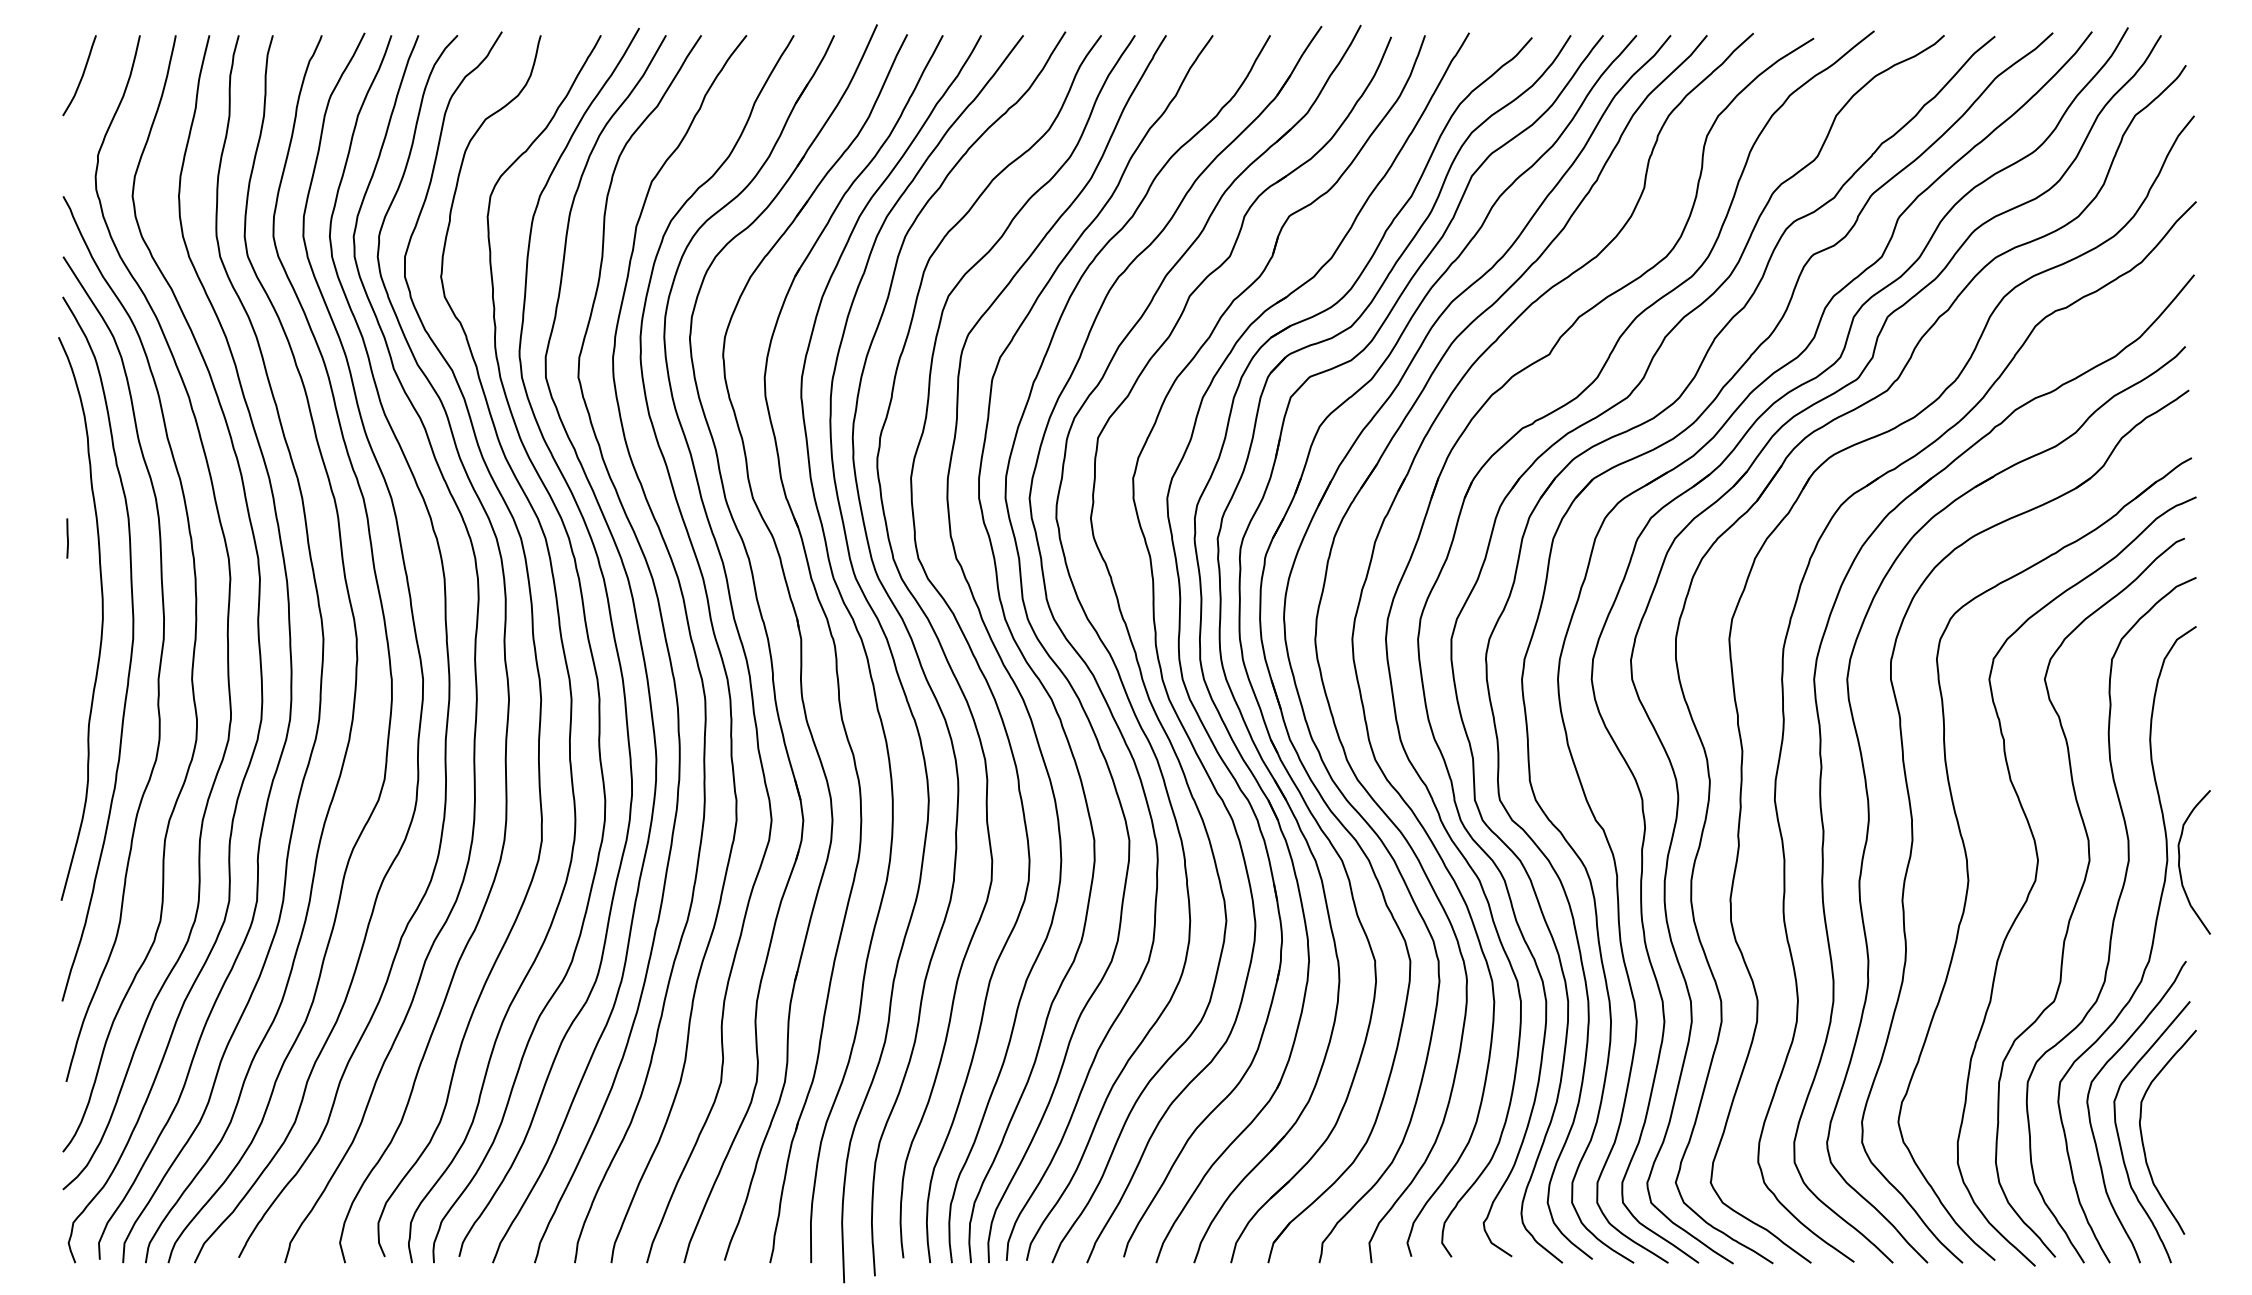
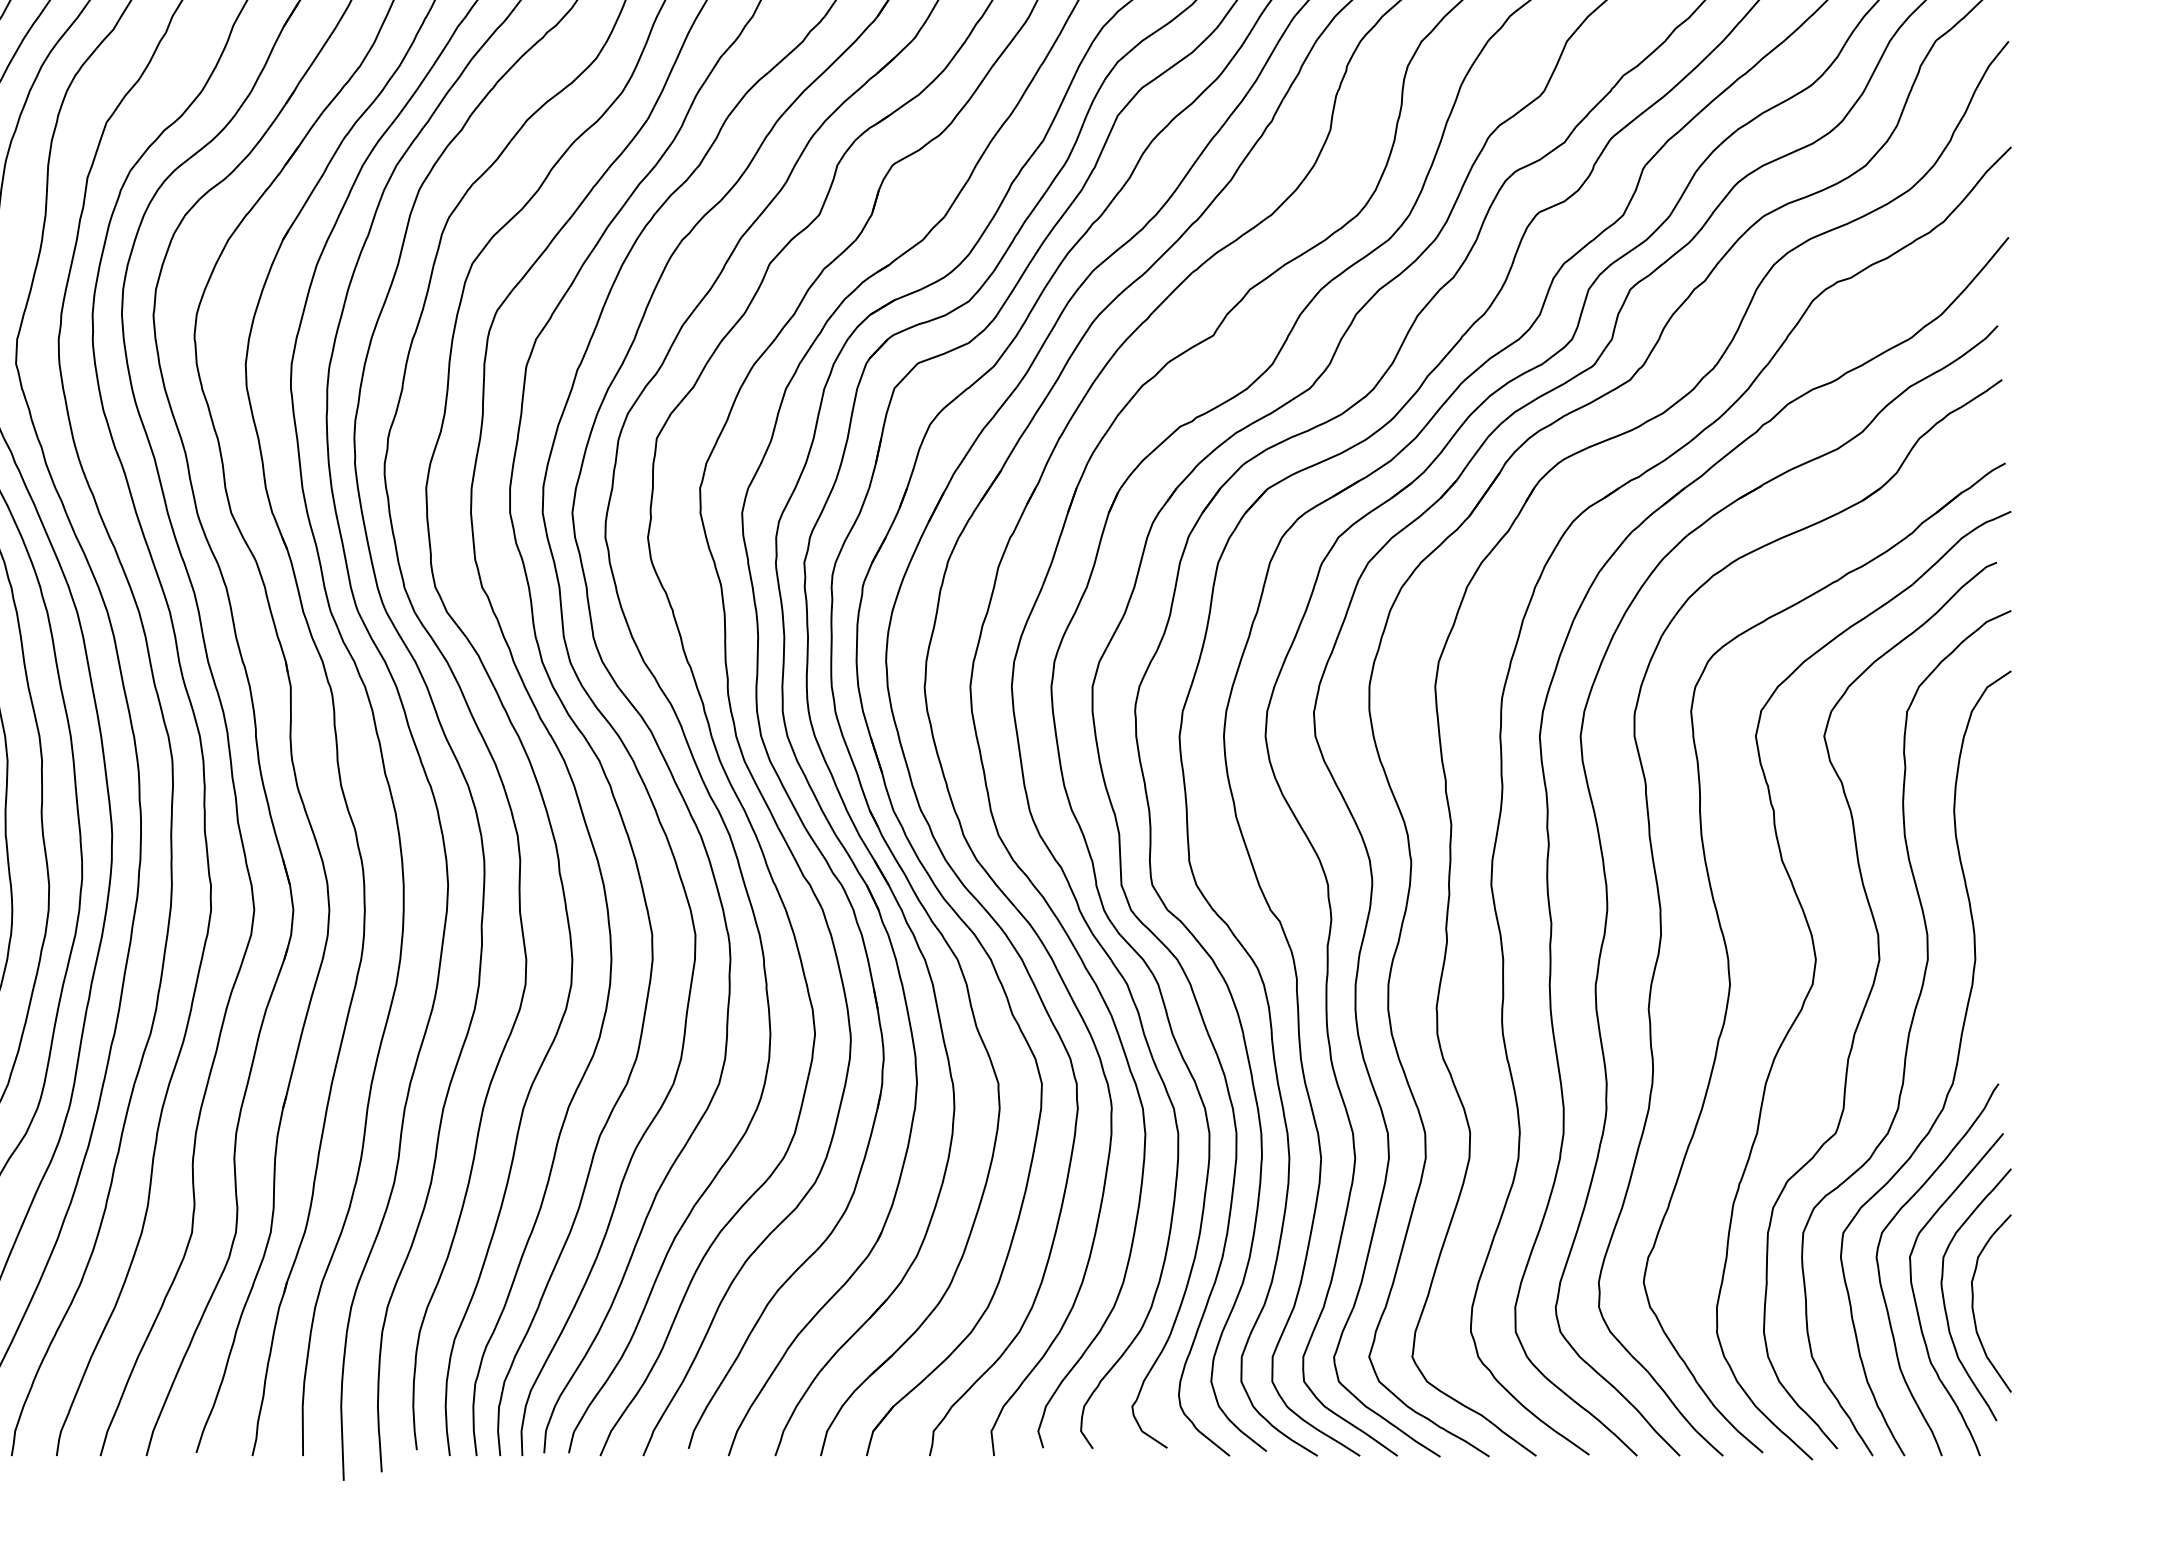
curve: (2180, 859) -> (1974, 1299), moved

